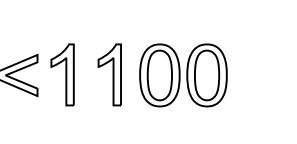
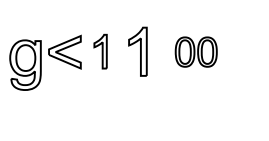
part: (62, 74) -> (100, 51), size x0.7
part: (183, 74) -> (196, 51), size x0.6

